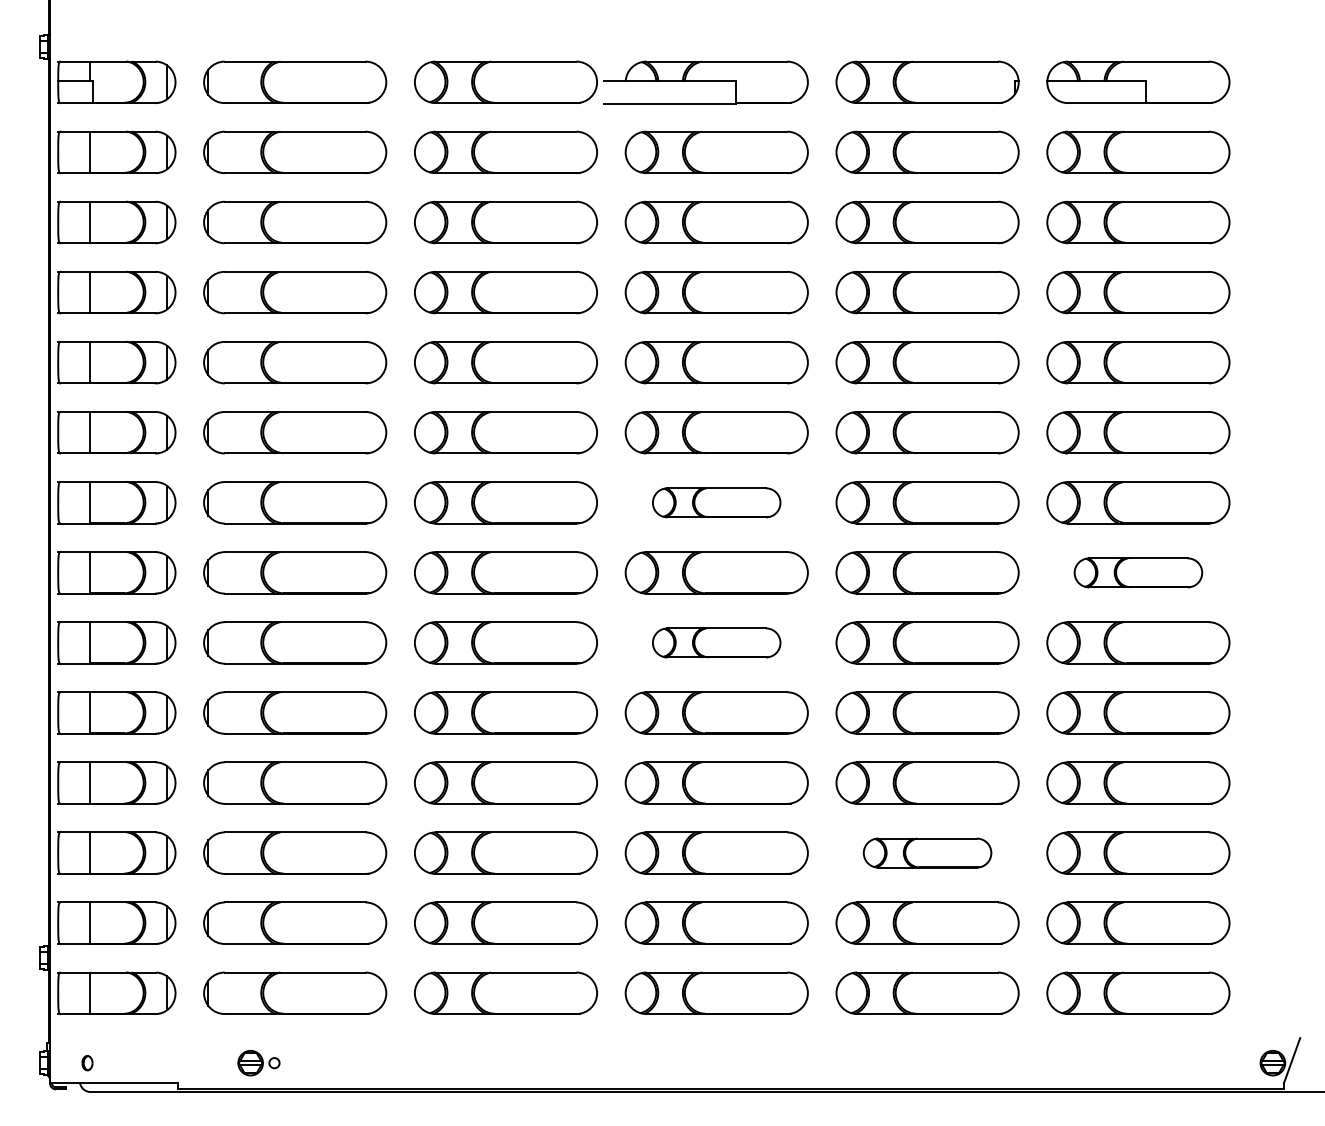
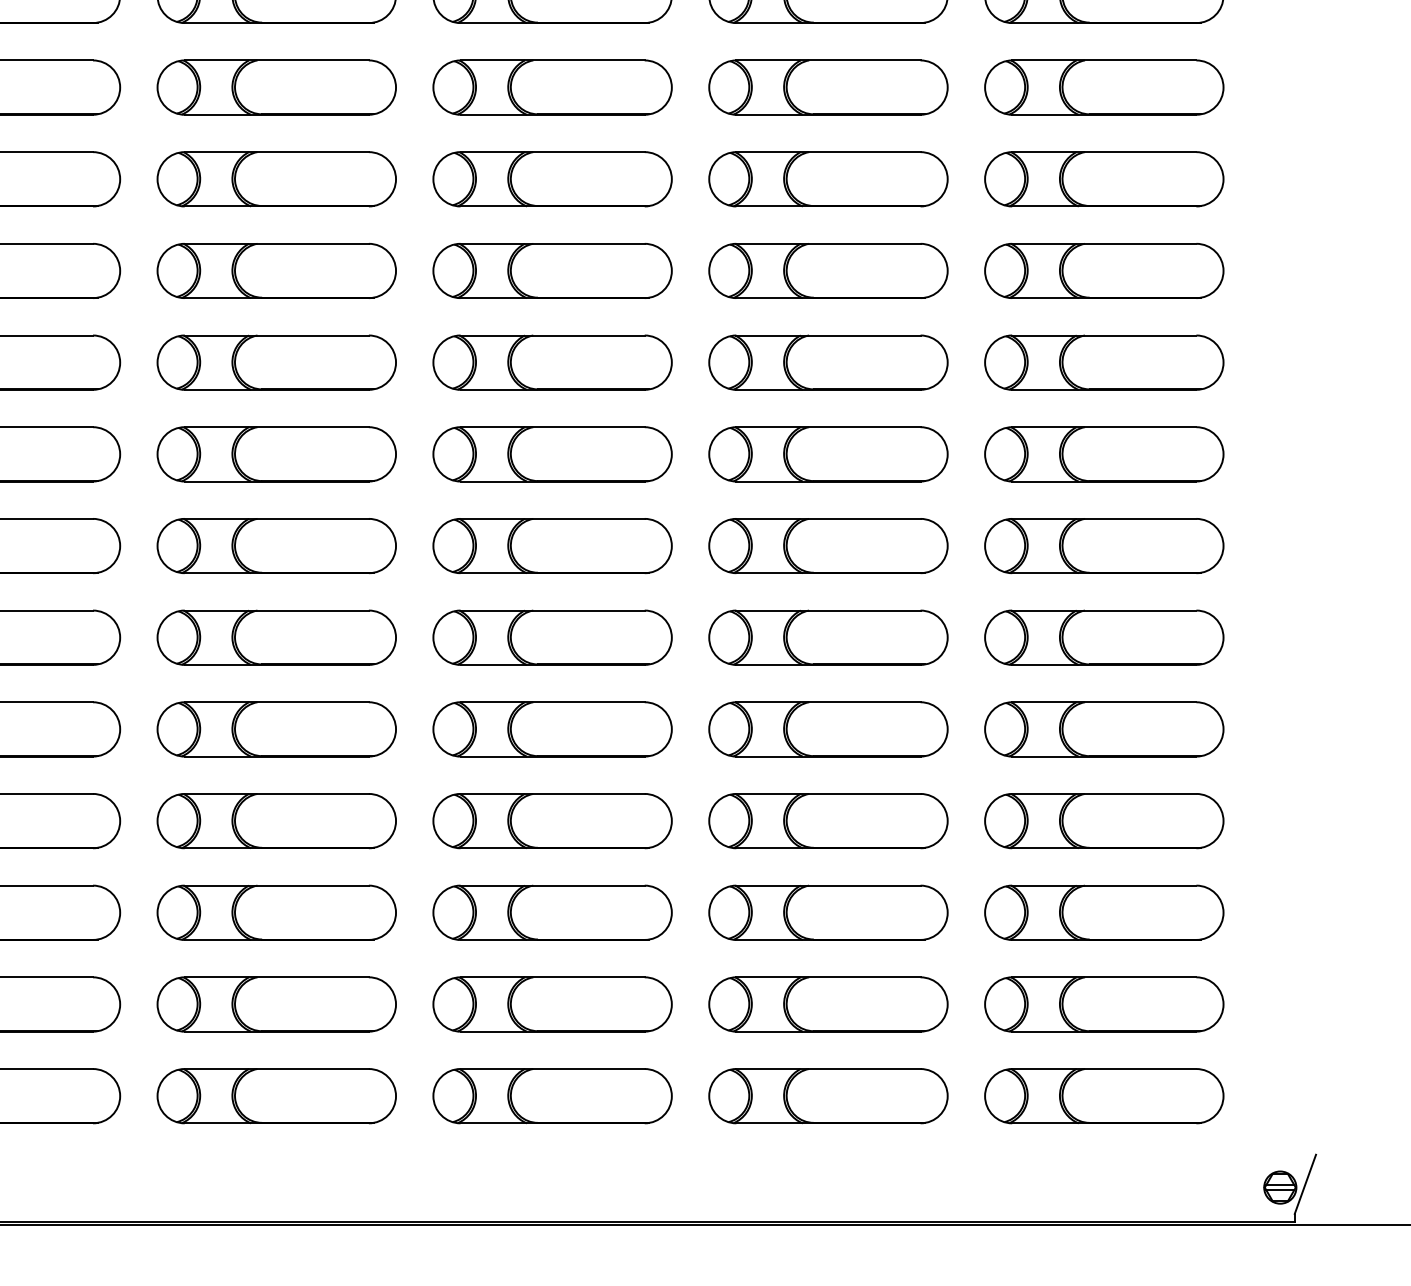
part: (716, 502) -> (552, 453), size x1.43
part: (1138, 572) -> (1104, 545), size x1.43
part: (716, 642) -> (552, 637), size x1.43
part: (927, 852) -> (828, 911), size x1.43

